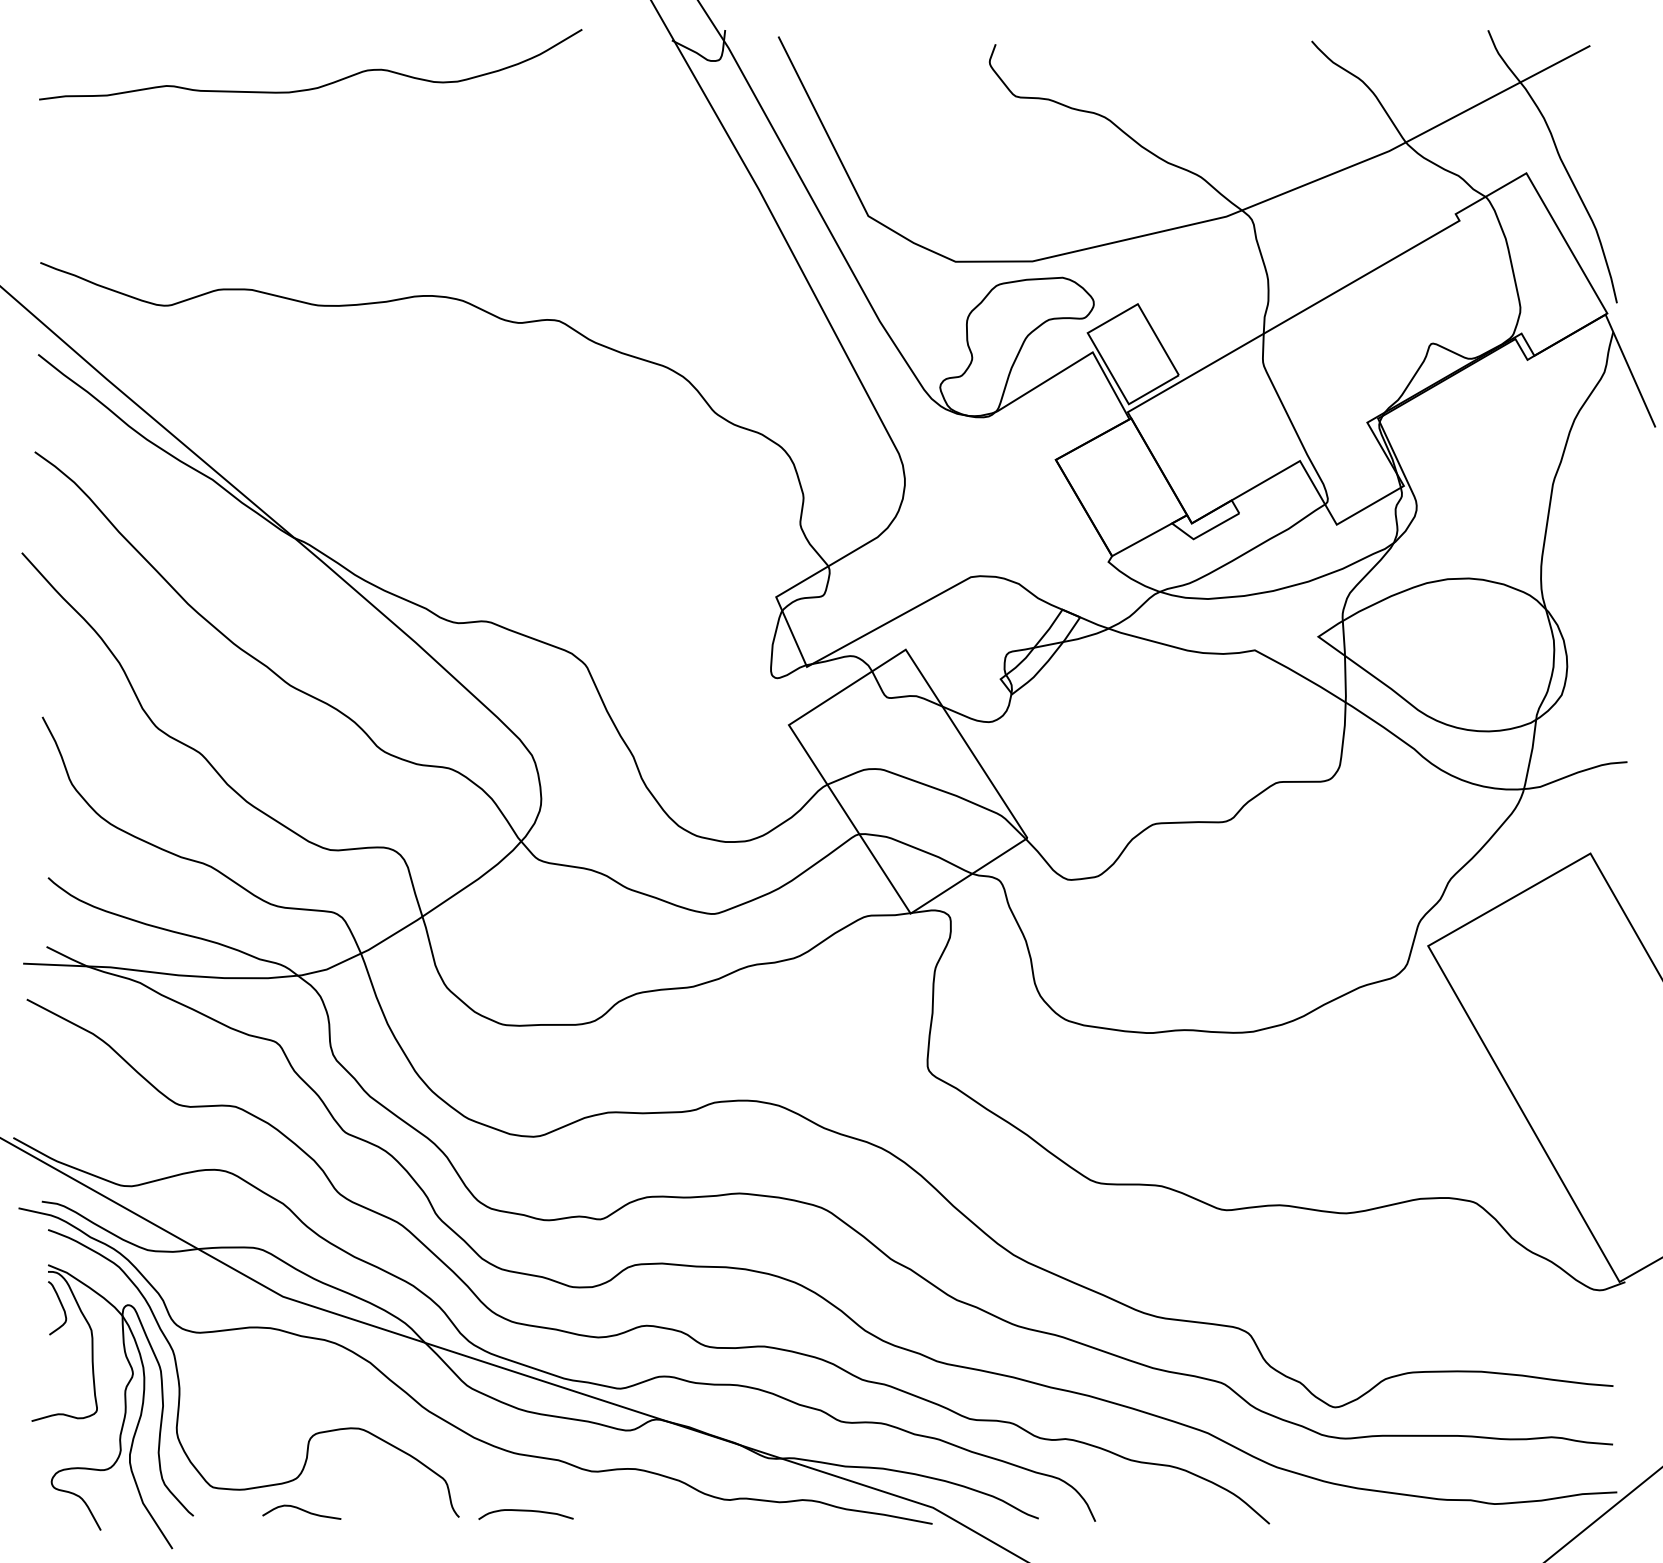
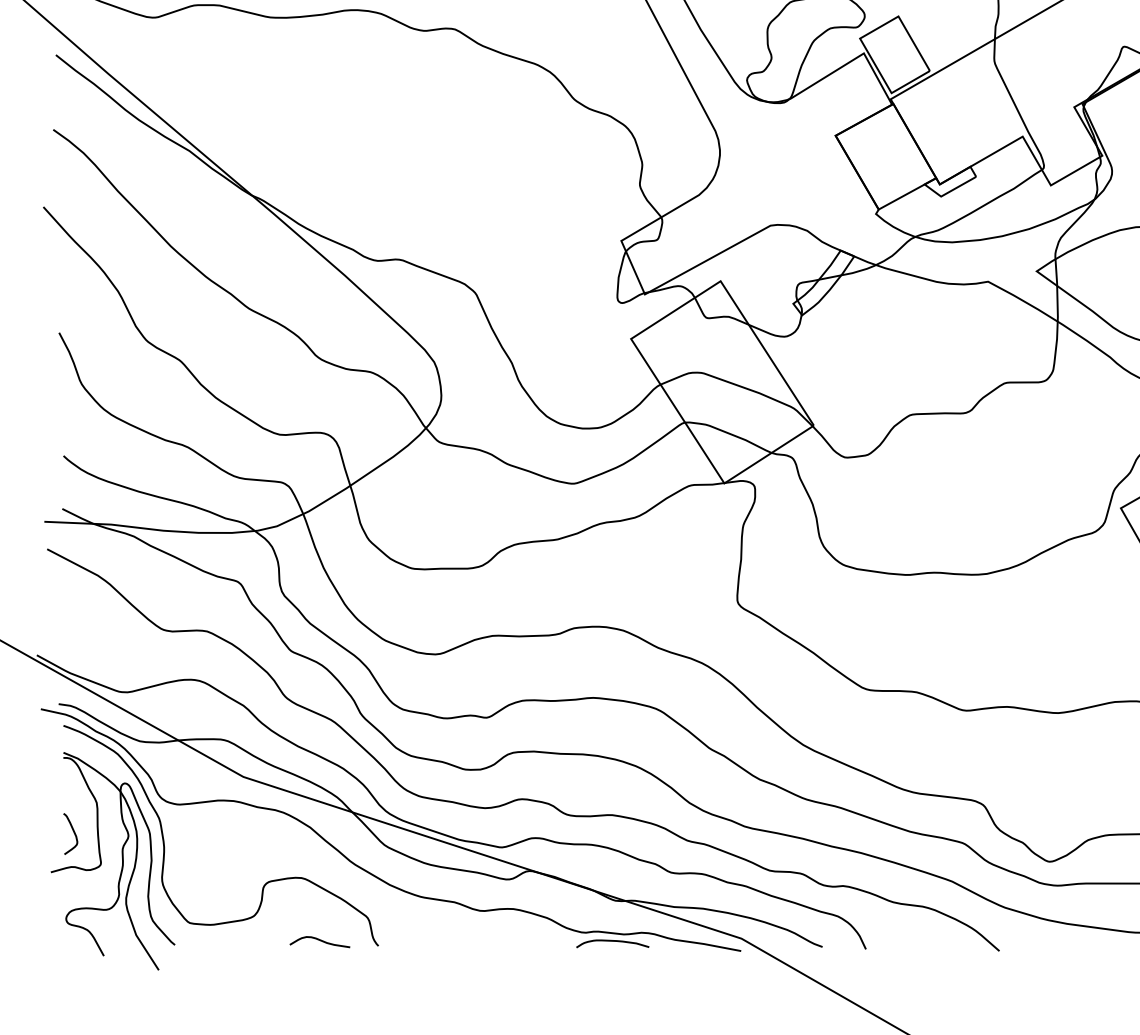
curve: (61, 1306) -> (73, 832), moved
curve: (301, 1510) -> (319, 940), moved
curve: (525, 1511) -> (612, 941), moved

